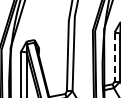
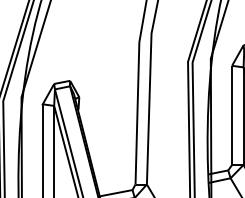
line: (114, 57) -> (231, 116), dashed -> solid

